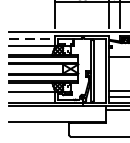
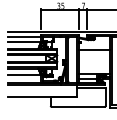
line: (32, 39) -> (24, 37), dashed -> solid

